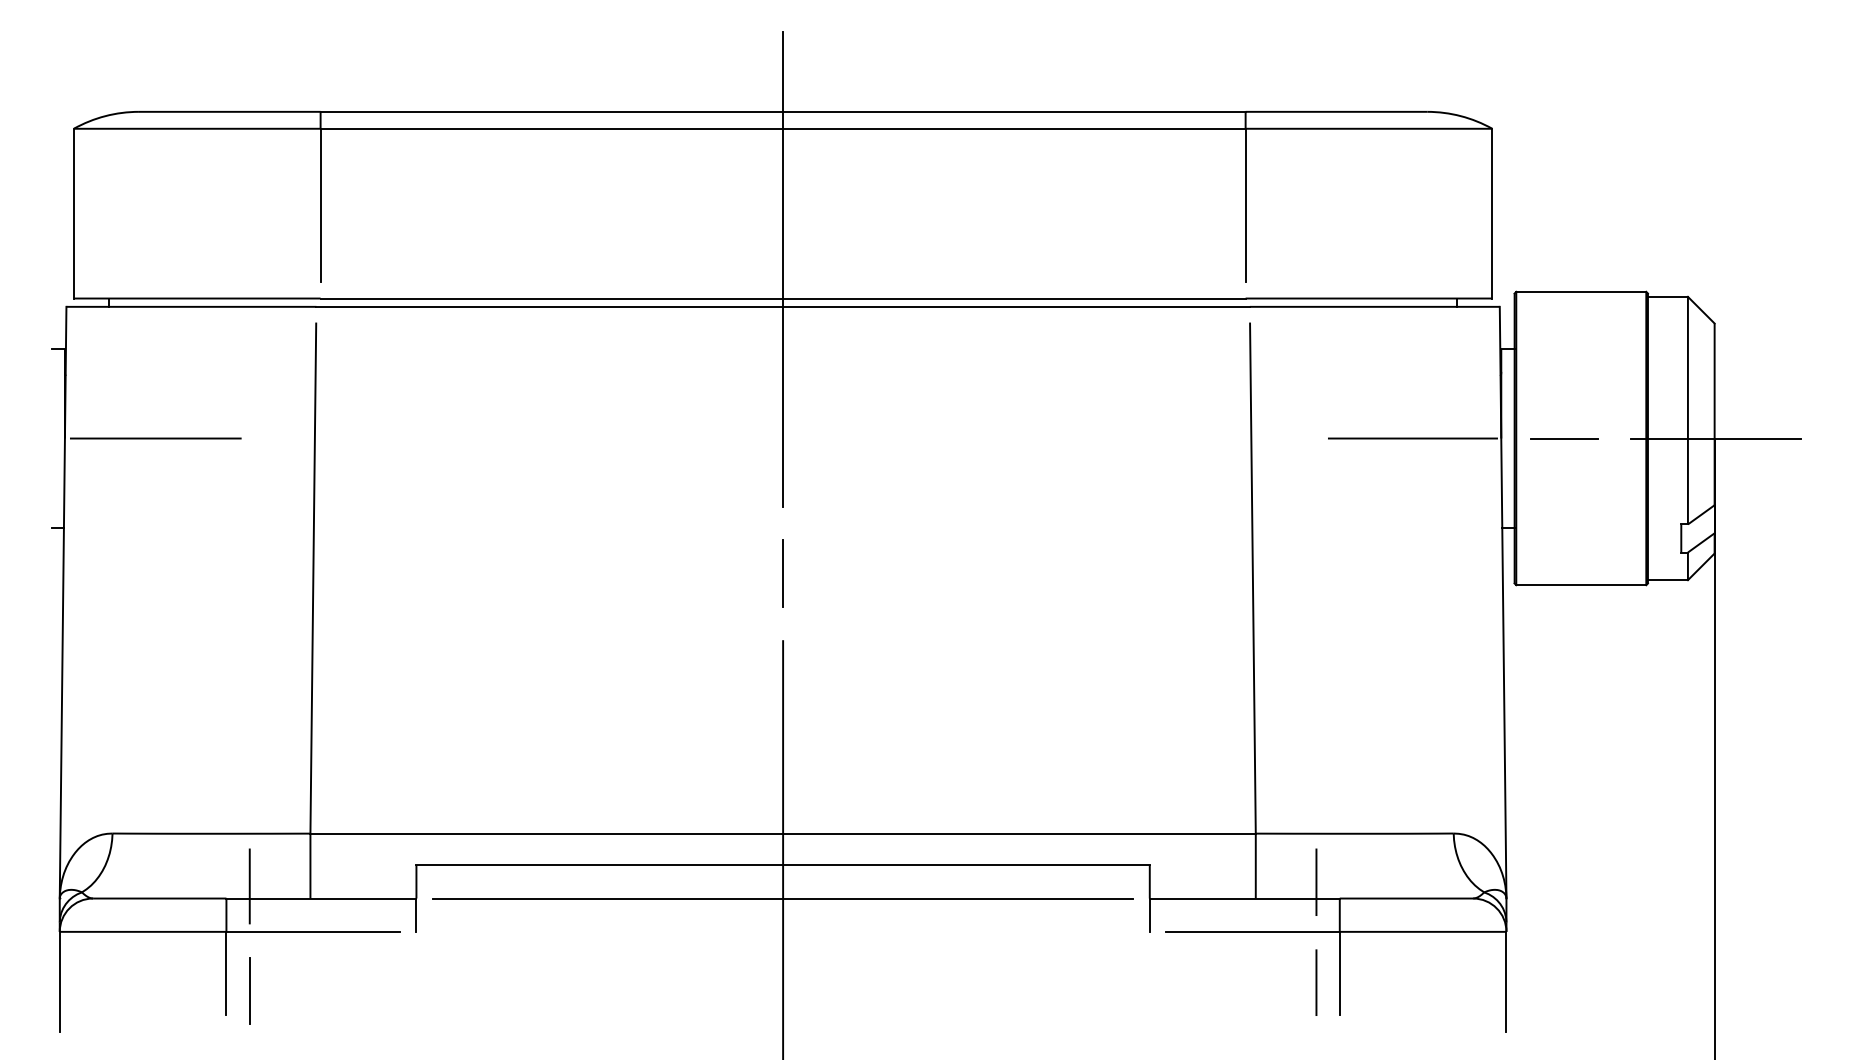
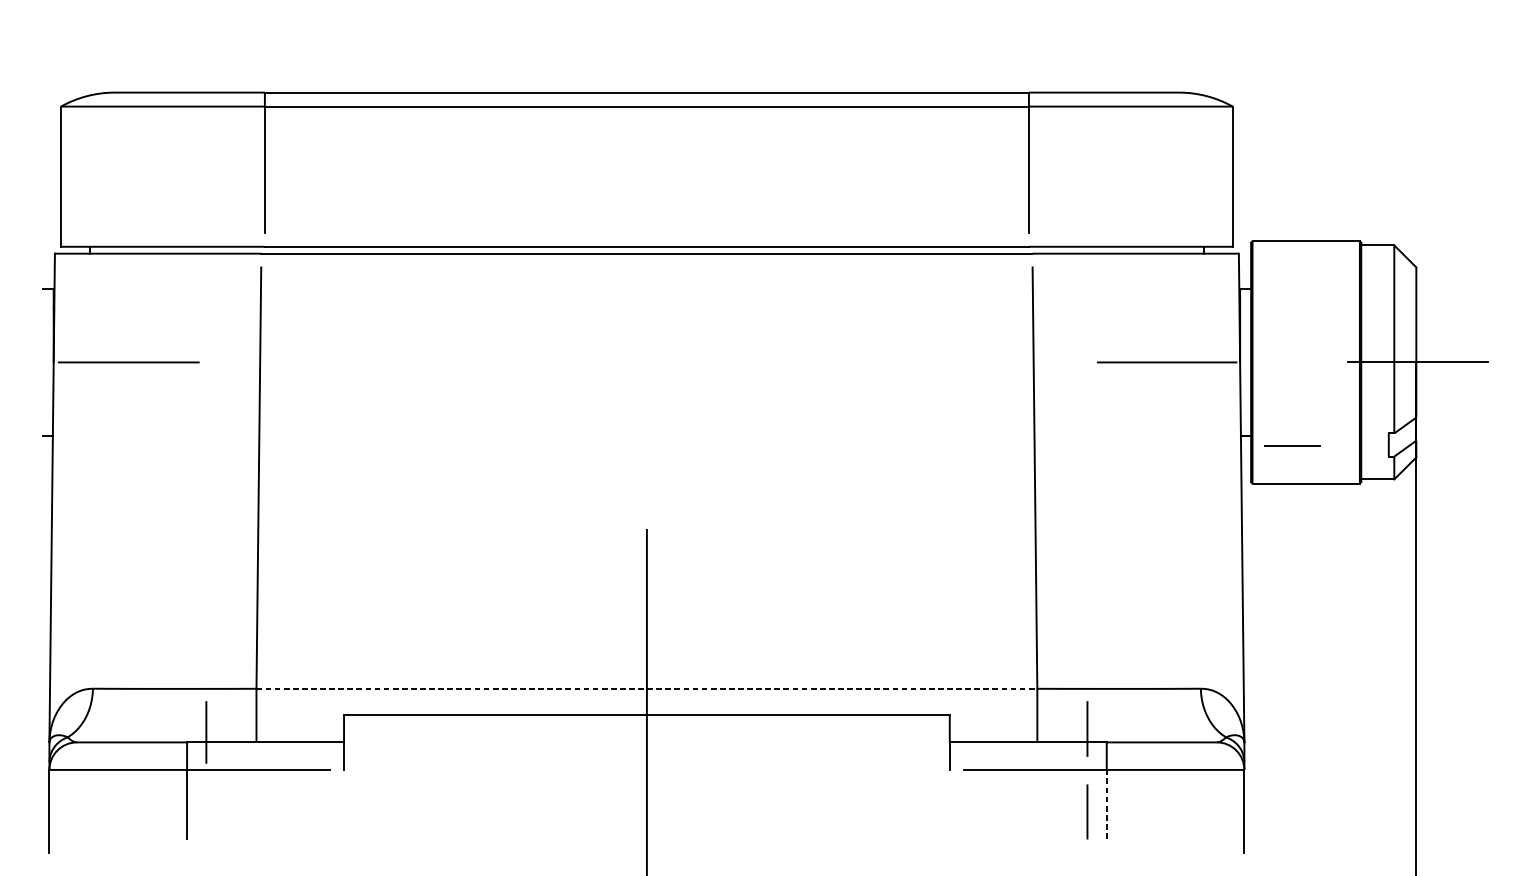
line: (783, 268) -> (647, 222), removed
line: (1564, 438) -> (1292, 445), moved
line: (783, 573) -> (647, 473), removed
line: (783, 833) -> (647, 688), solid -> dashed
line: (783, 898) -> (647, 742), removed
line: (1339, 973) -> (1106, 804), solid -> dashed
line: (249, 990) -> (206, 818), removed

